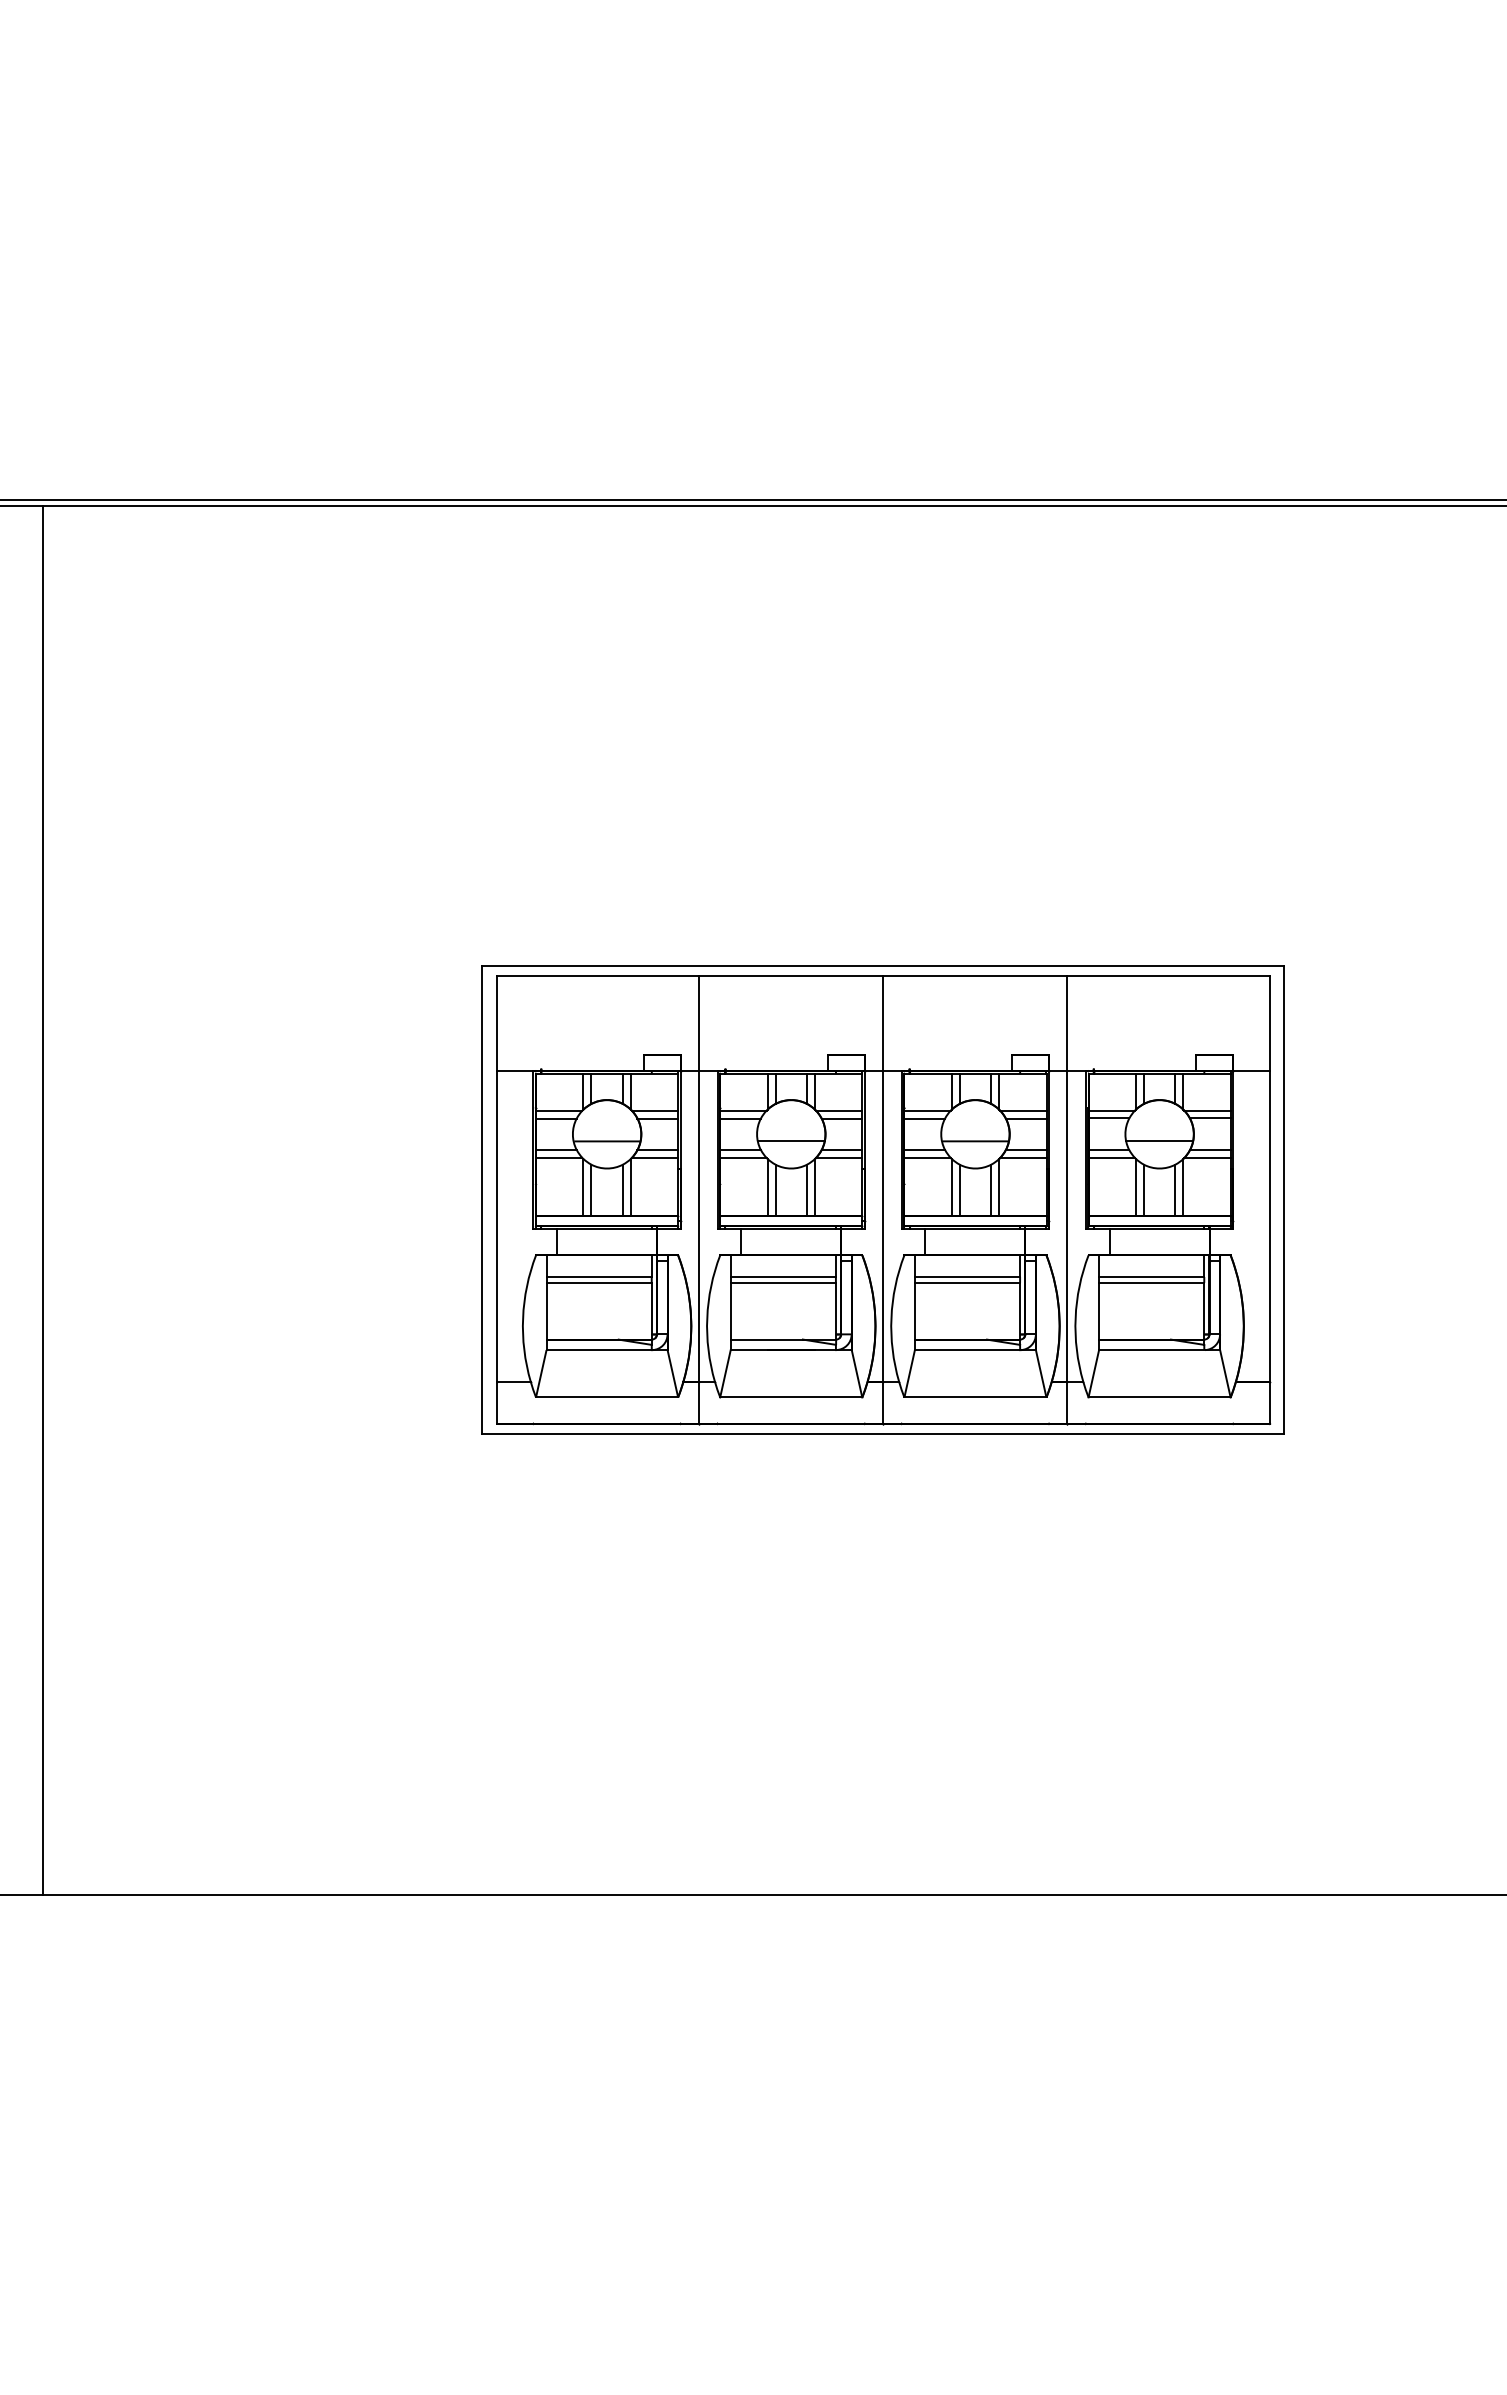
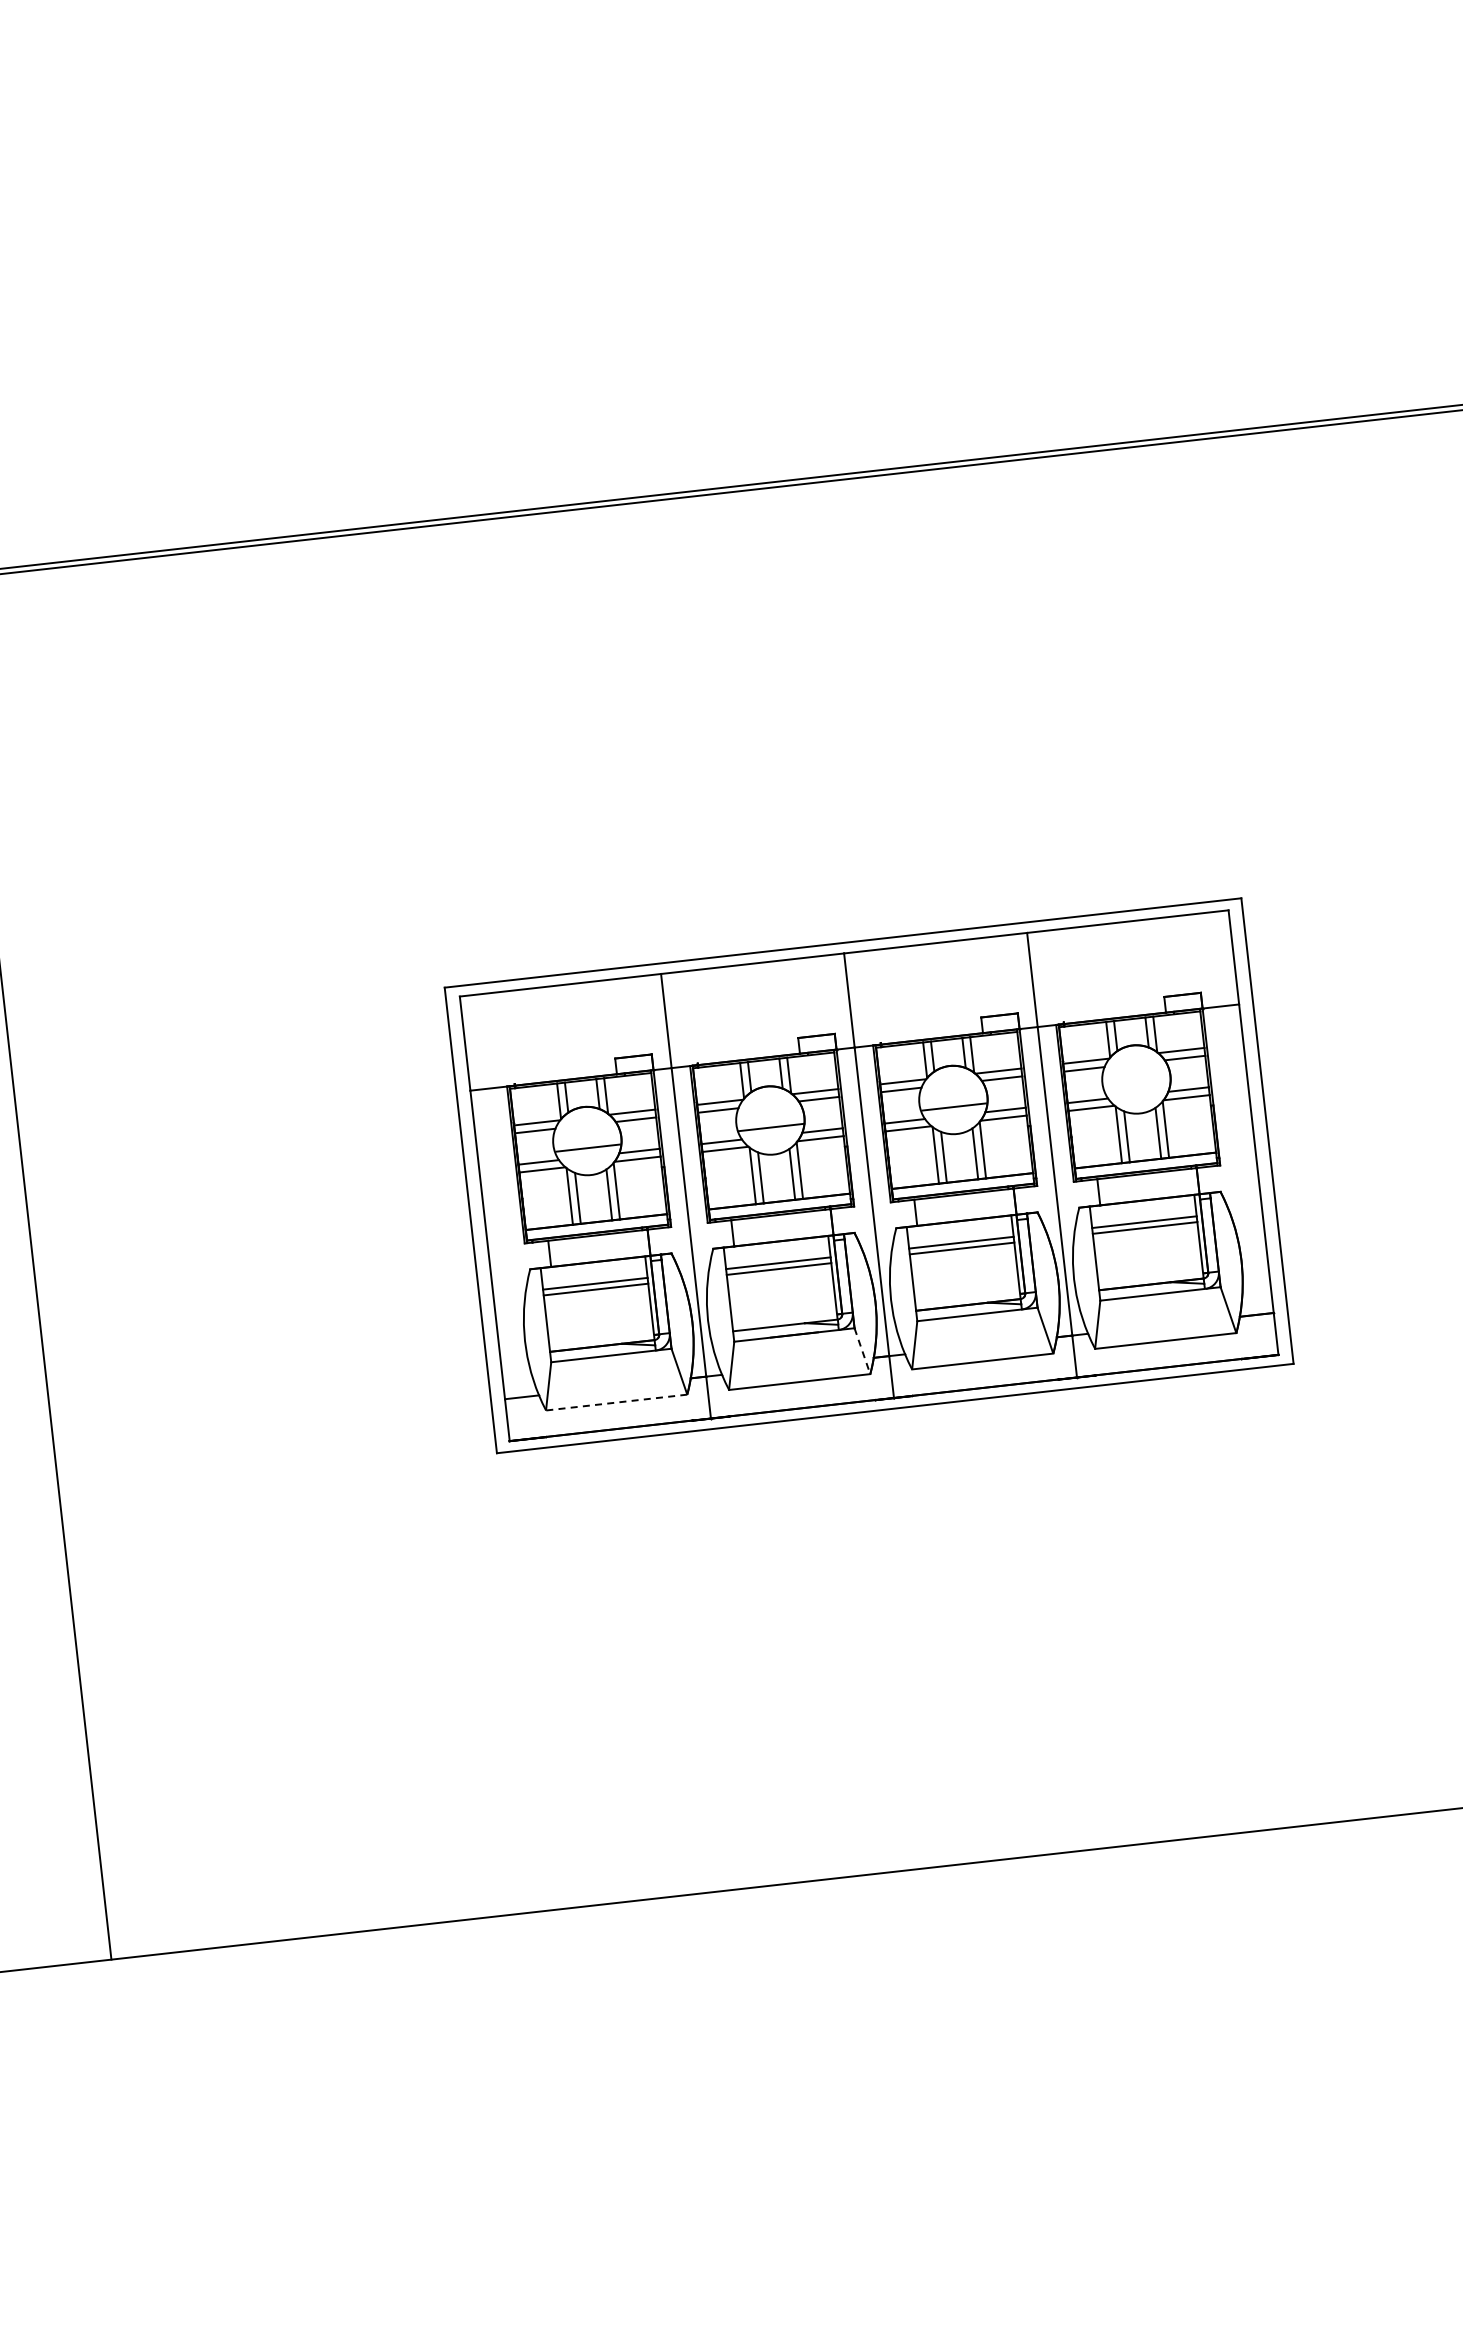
line: (1159, 1141) -> (1137, 1086), removed
line: (857, 1374) -> (862, 1351), solid -> dashed
line: (606, 1397) -> (616, 1402), solid -> dashed

